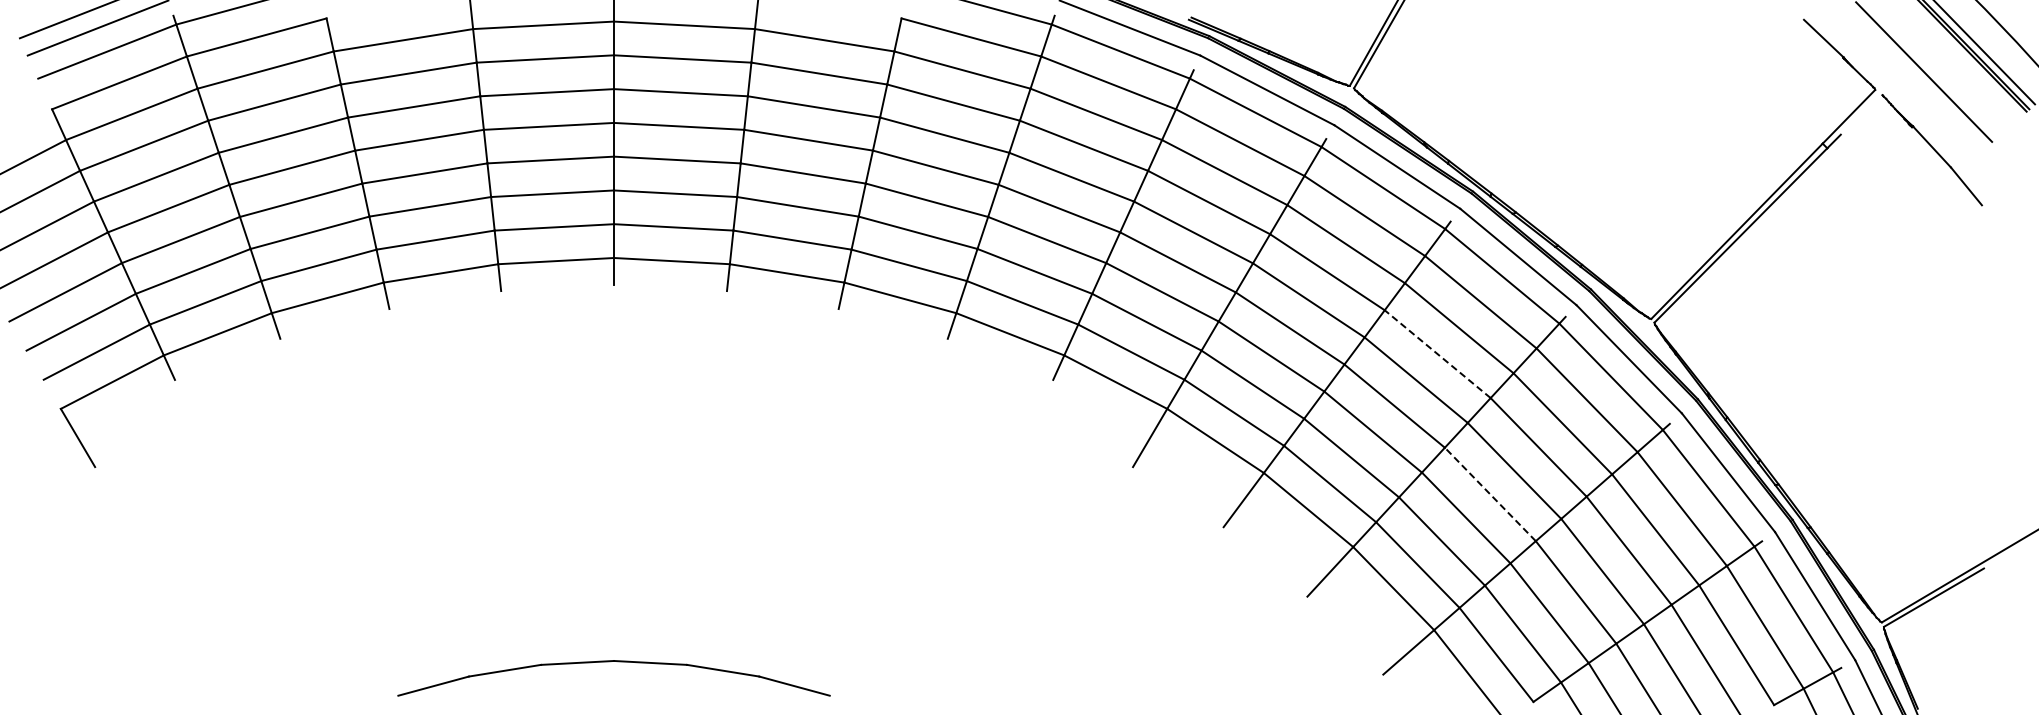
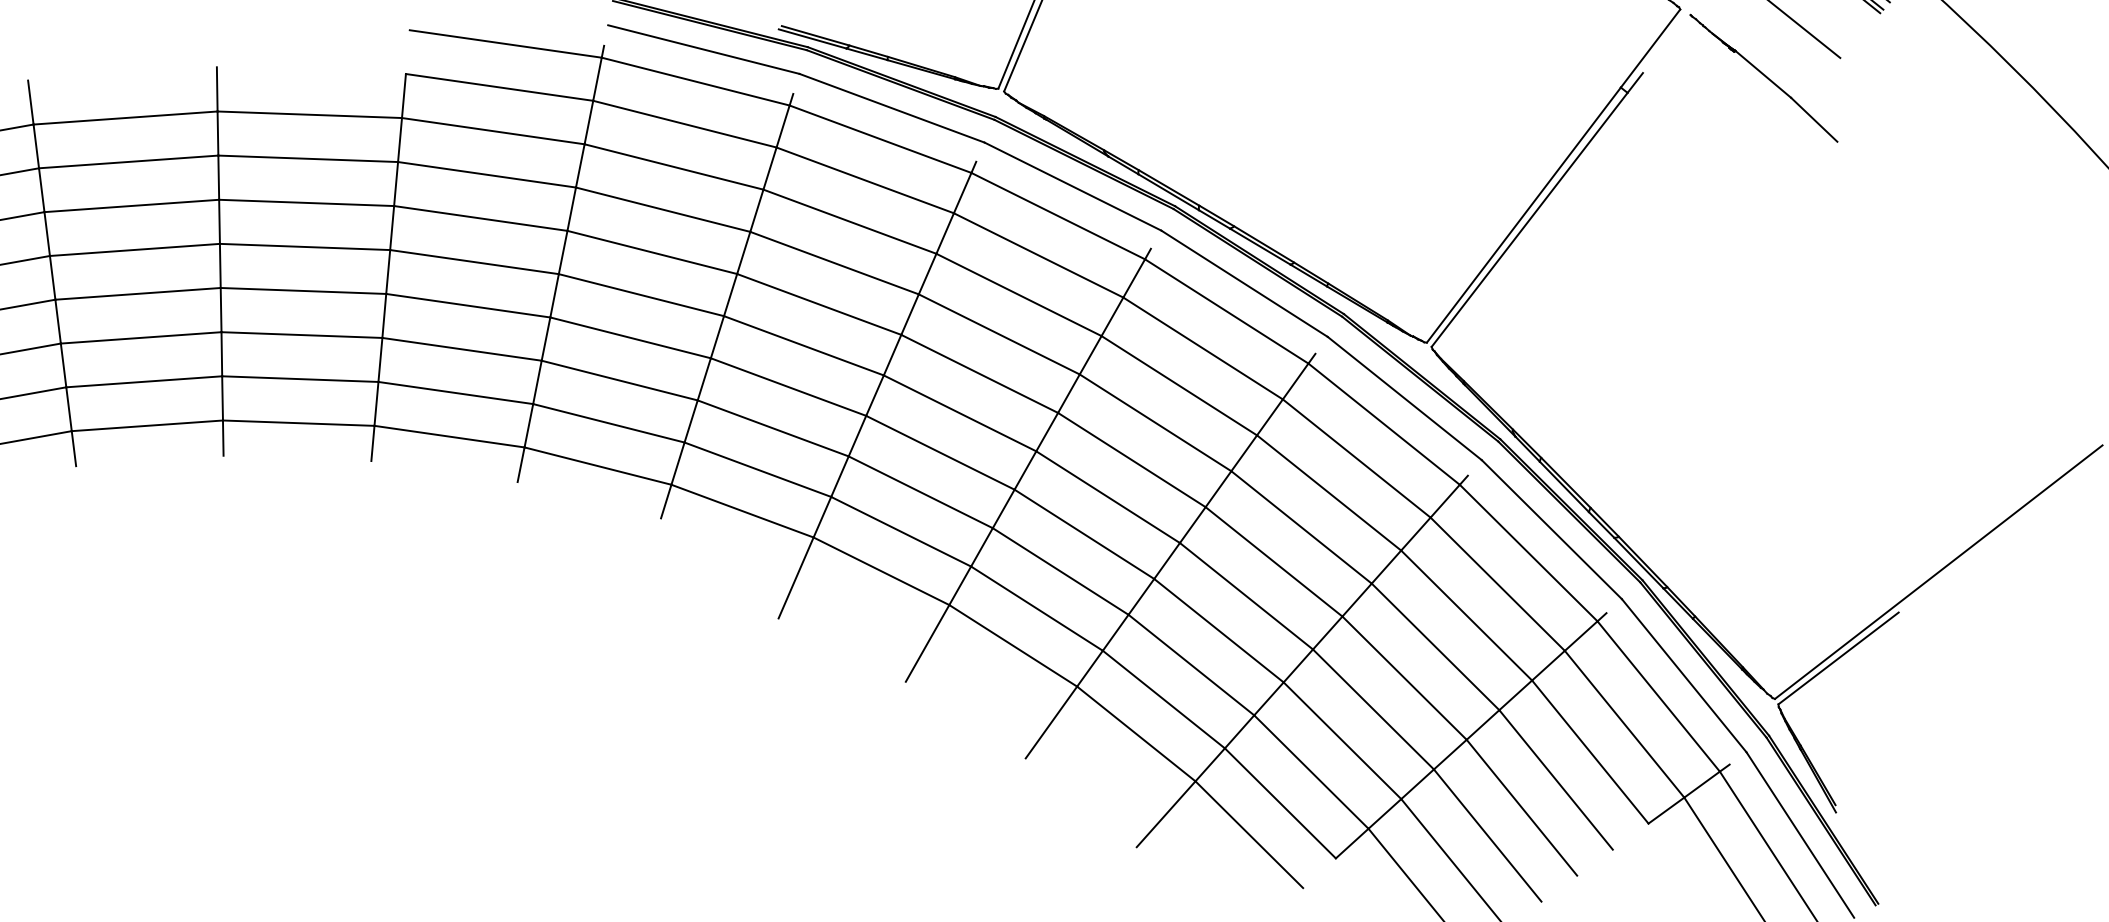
line: (1437, 354) -> (1155, 423), dashed -> solid
line: (1490, 494) -> (1246, 596), dashed -> solid

